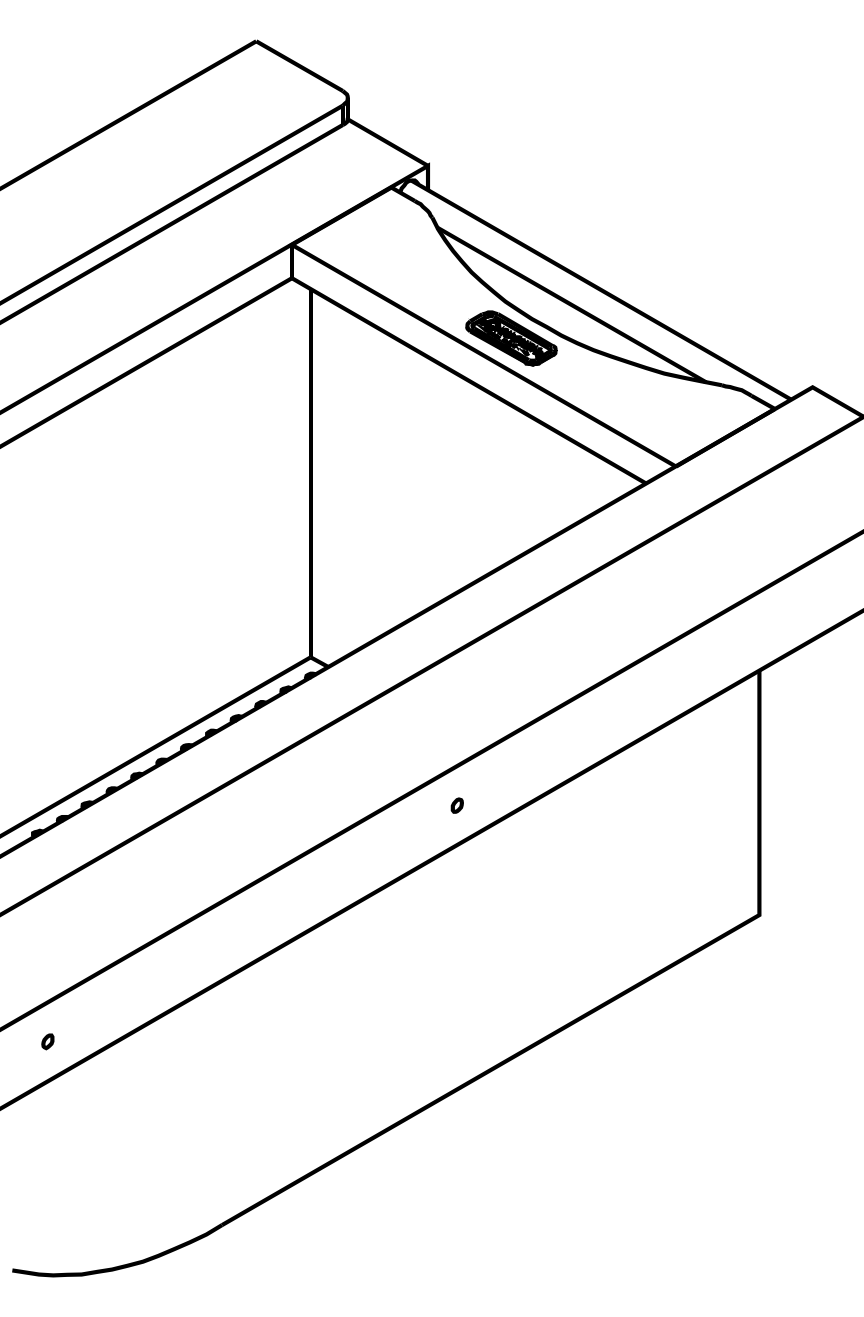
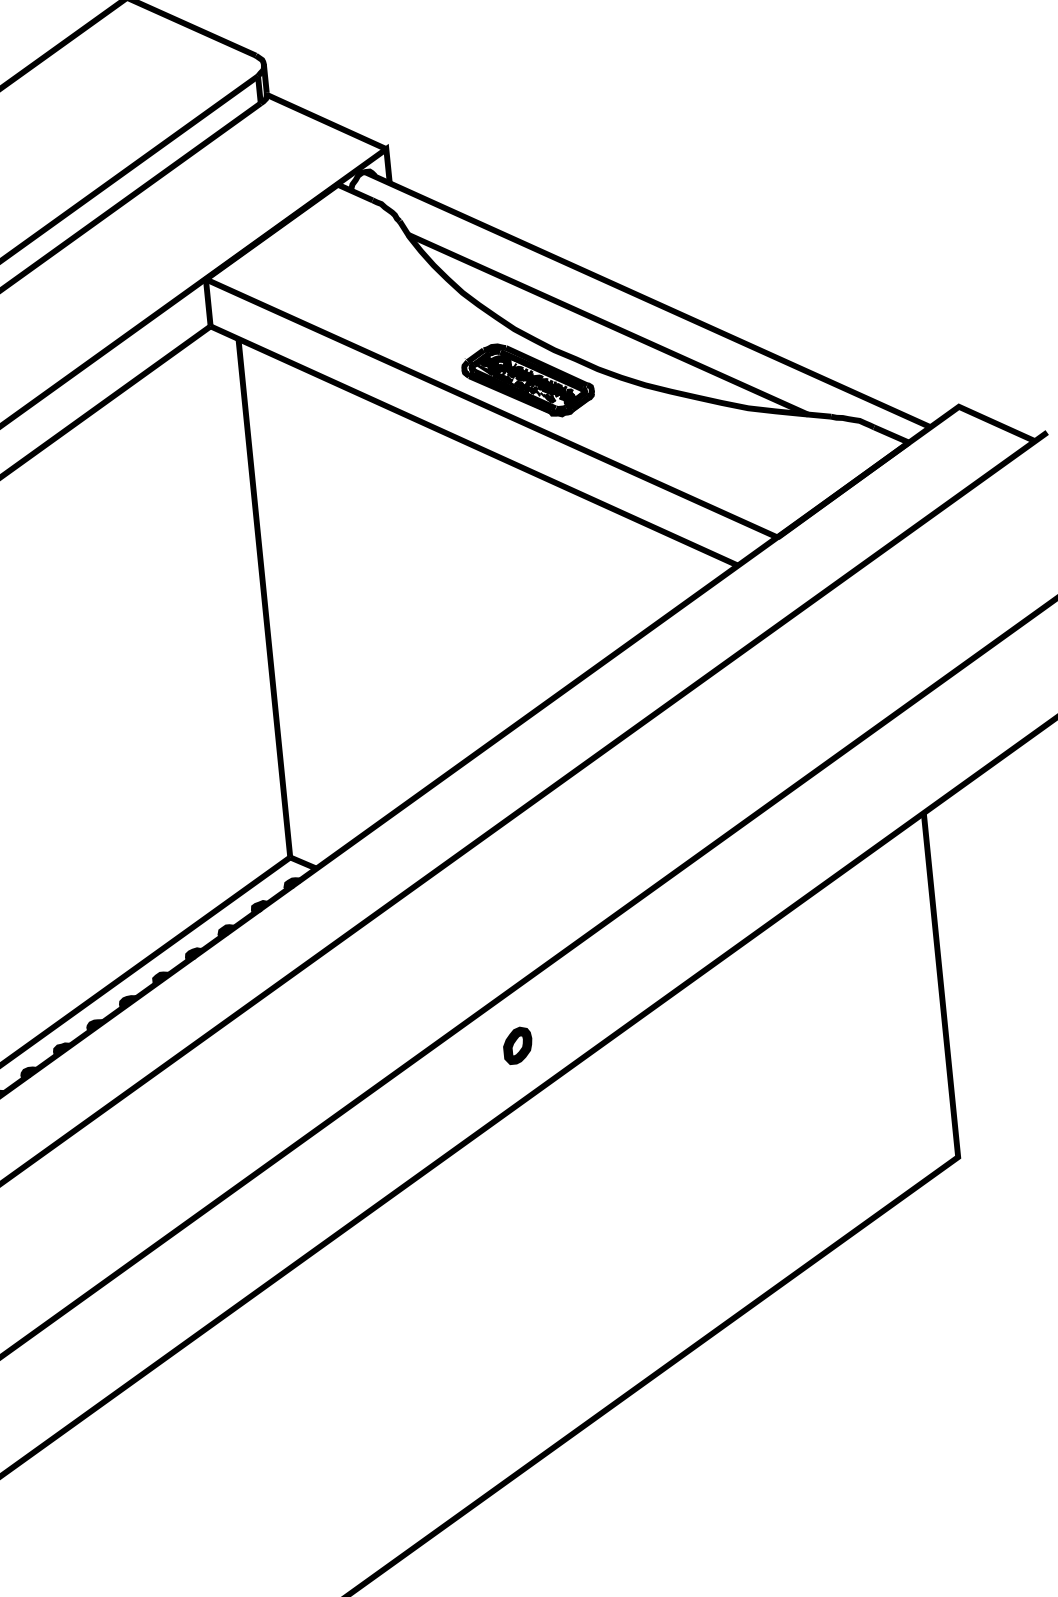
part: (456, 805) -> (516, 1045), size x1.6

